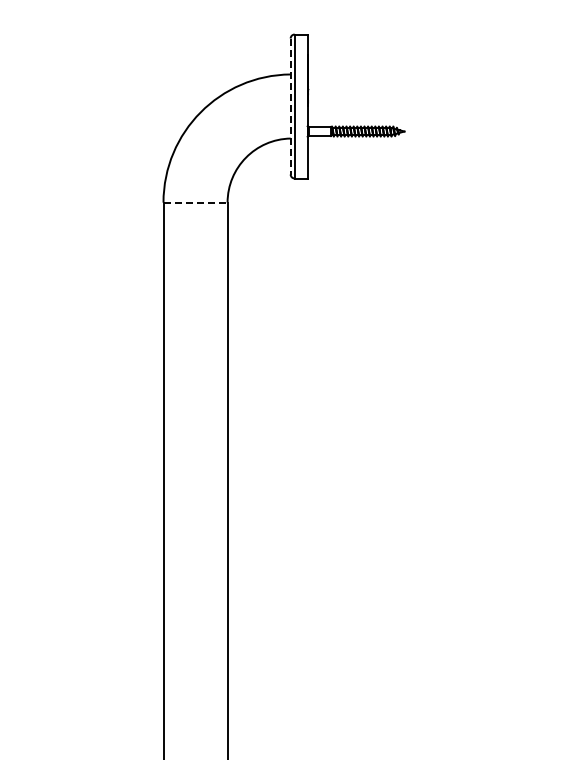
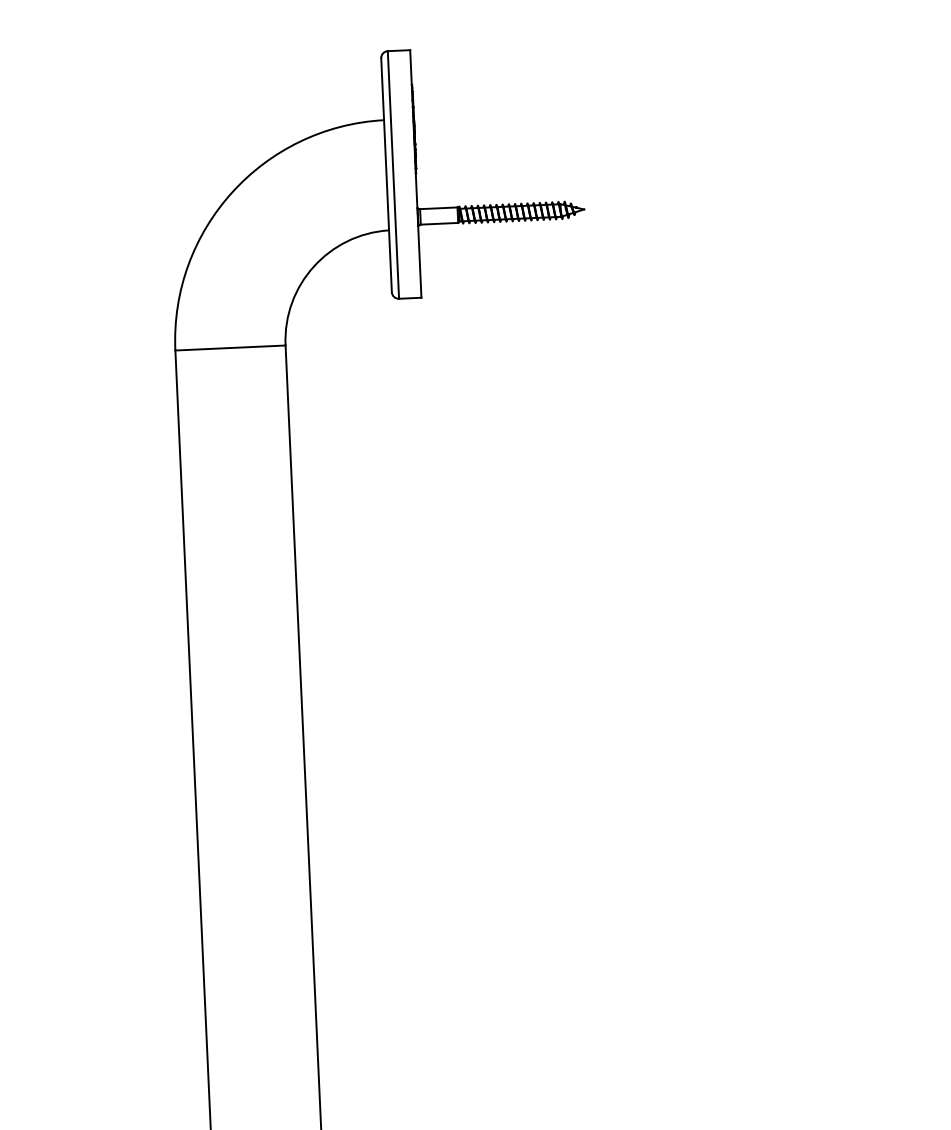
line: (290, 106) -> (386, 175), dashed -> solid
line: (196, 202) -> (232, 347), dashed -> solid

